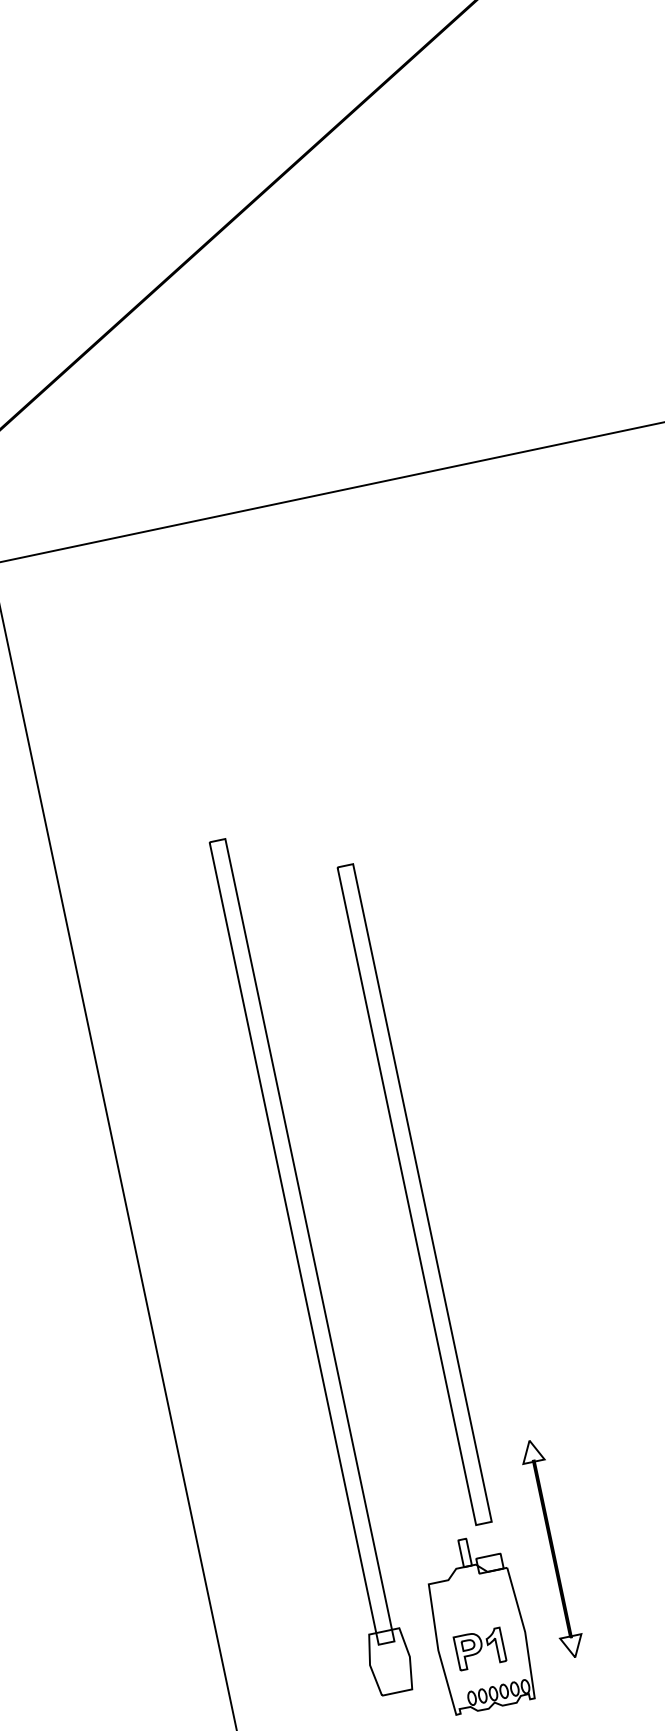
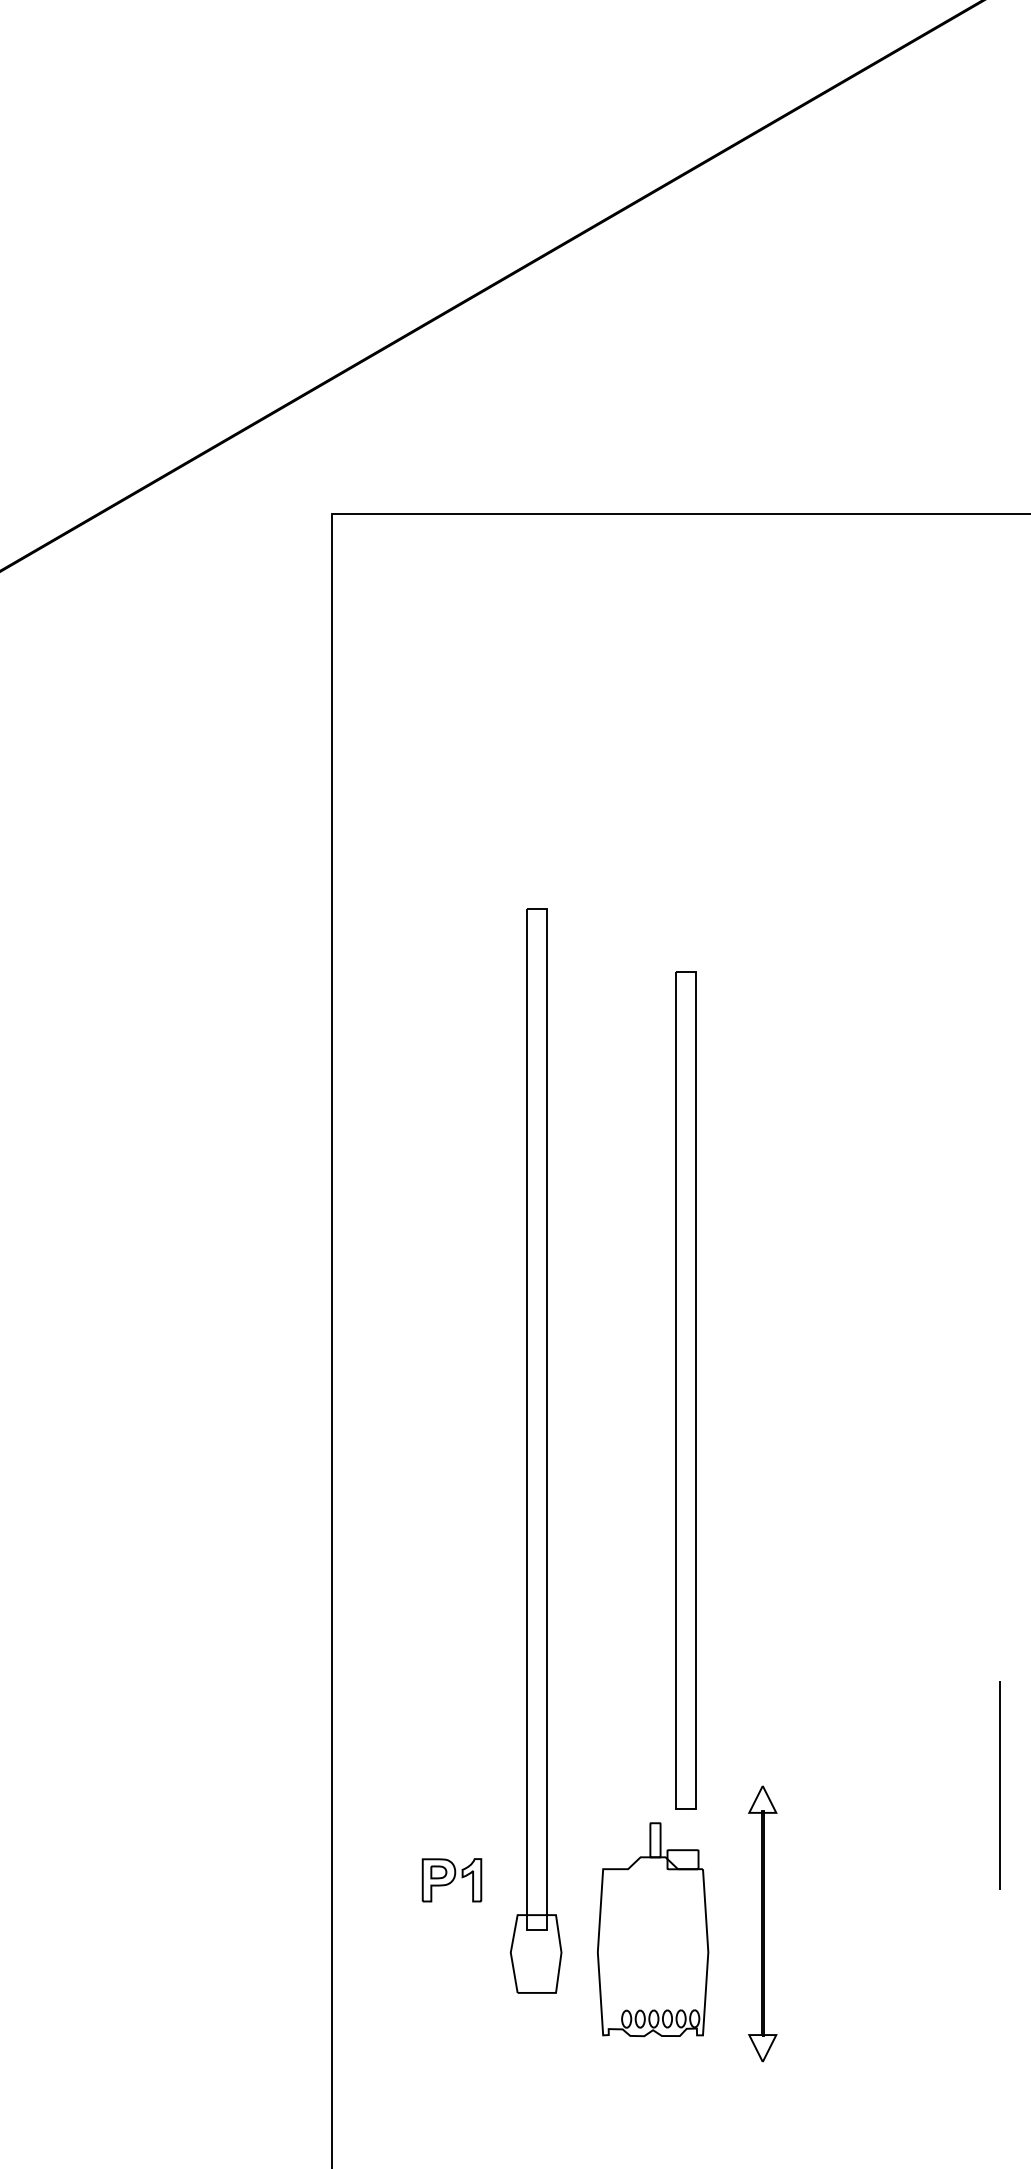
part: (552, 1548) -> (762, 1923), moved
part: (479, 1649) -> (451, 1880), moved

